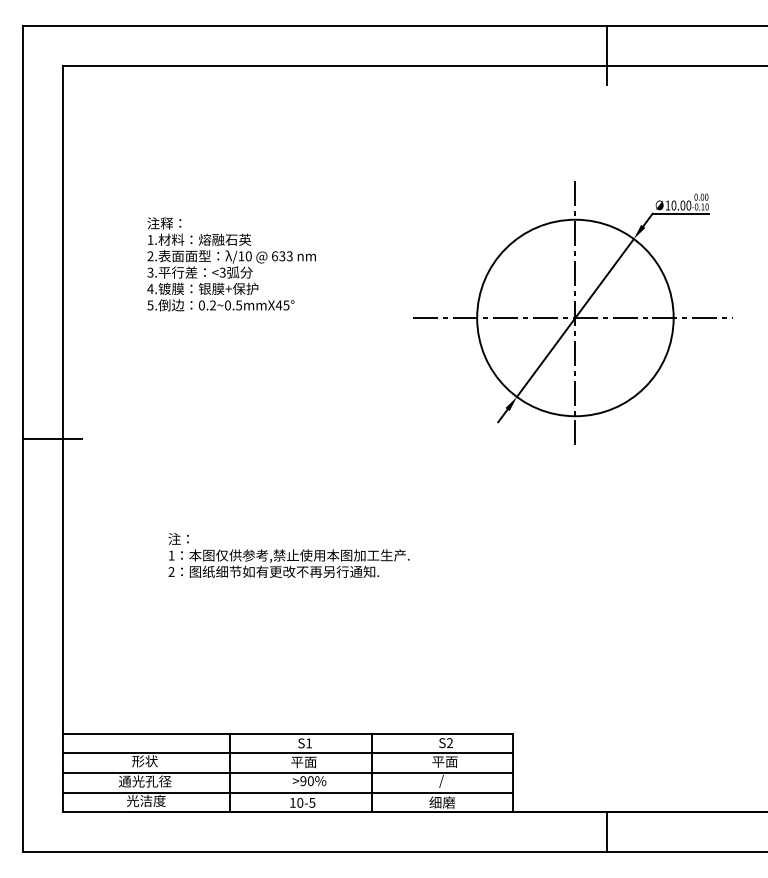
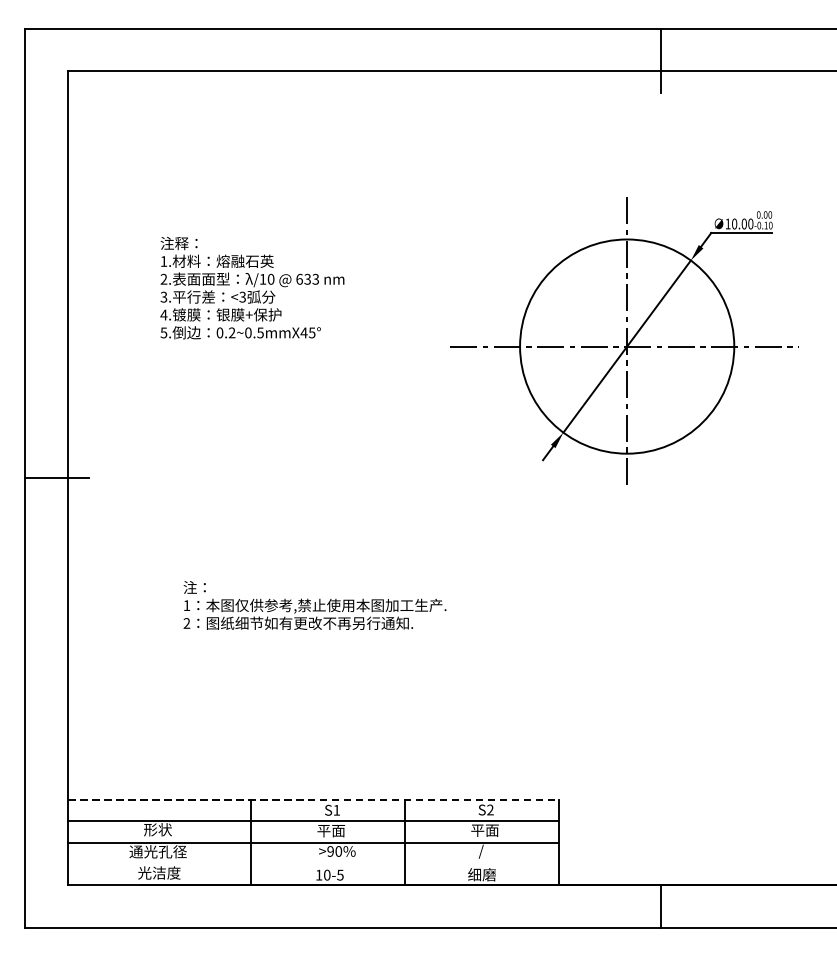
line: (288, 733) -> (314, 799), solid -> dashed
line: (287, 792) -> (313, 863), removed

